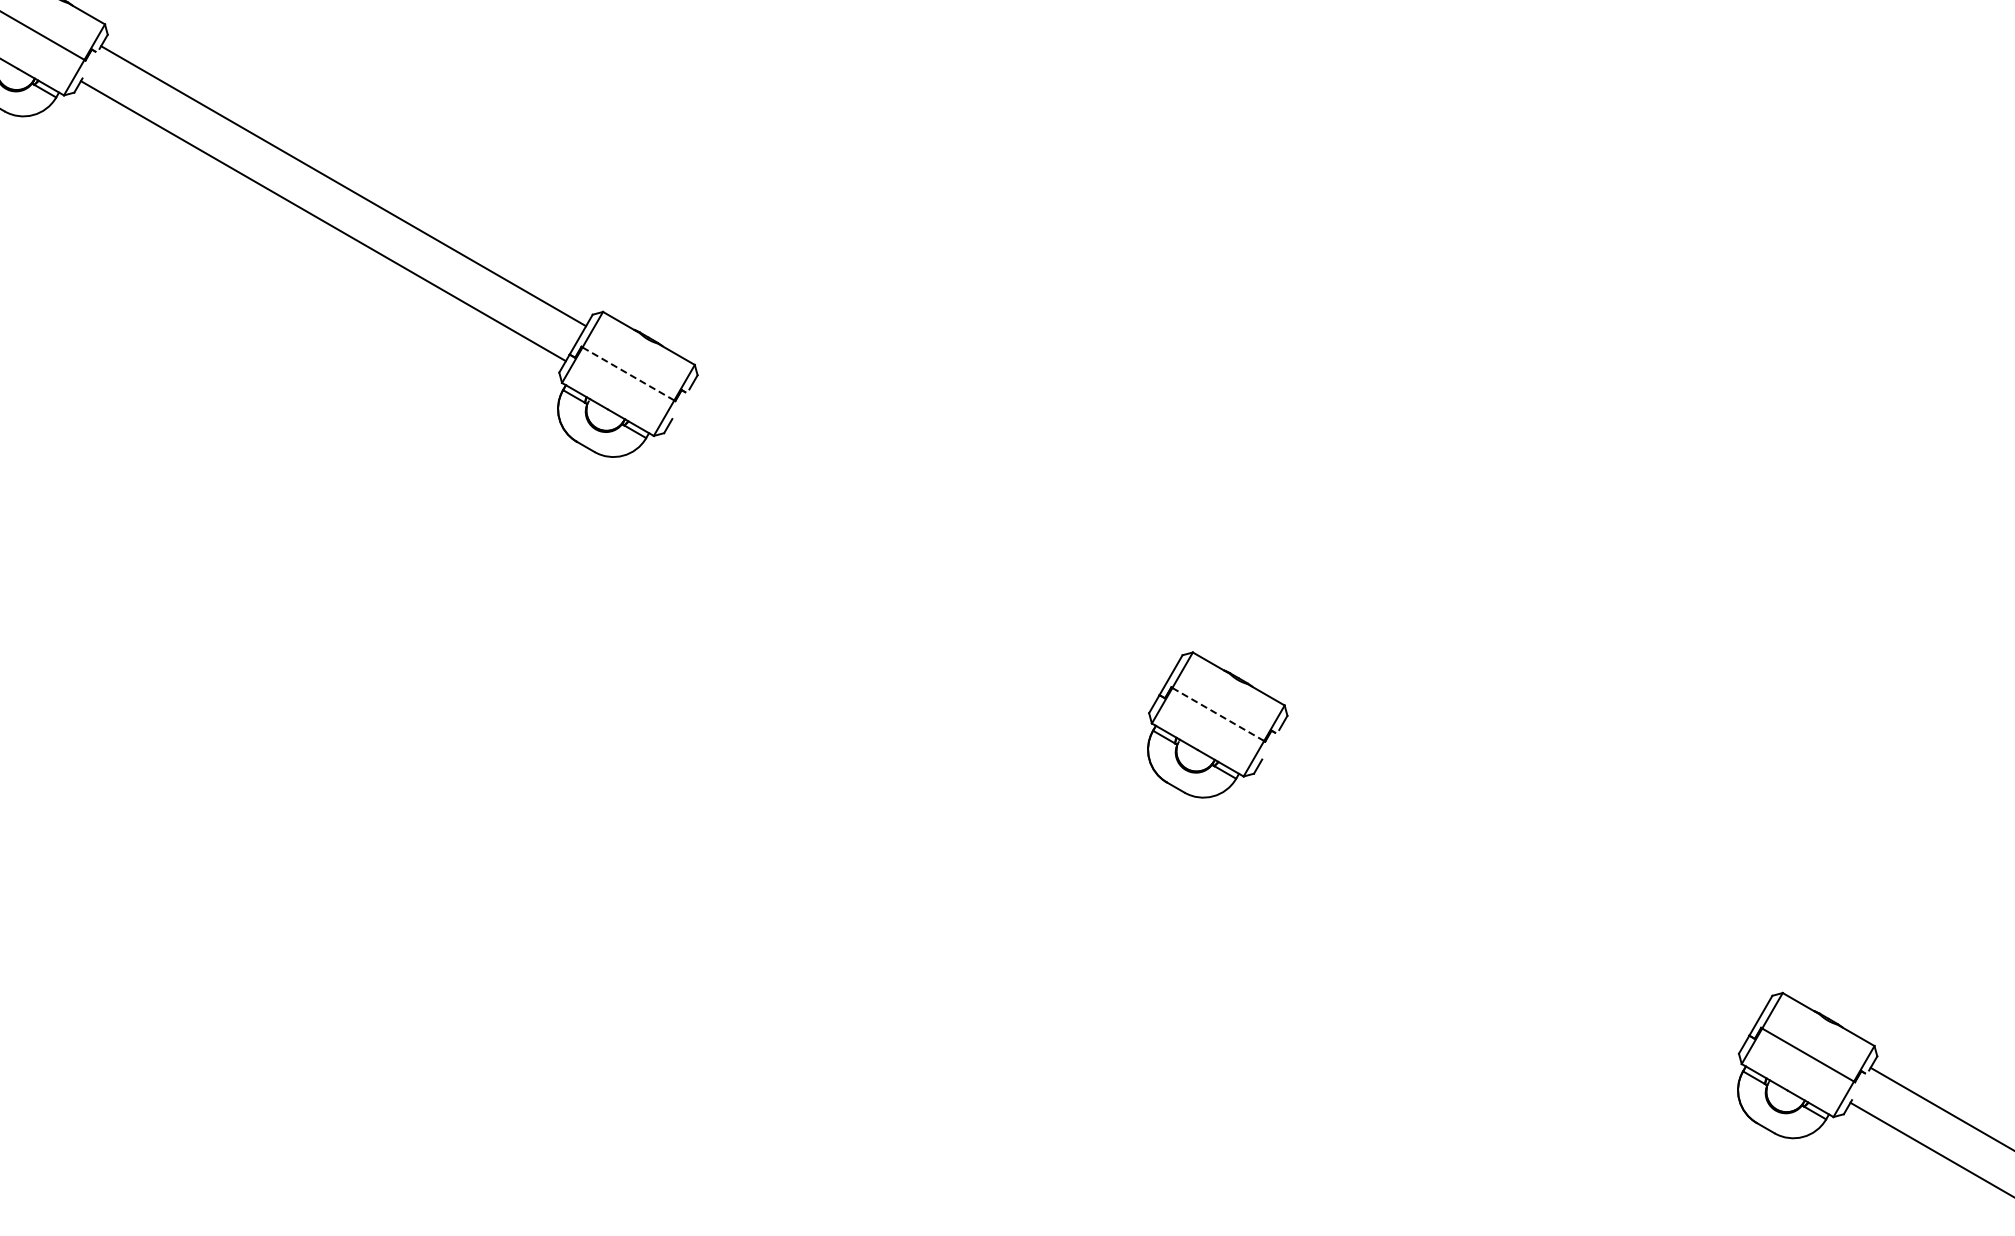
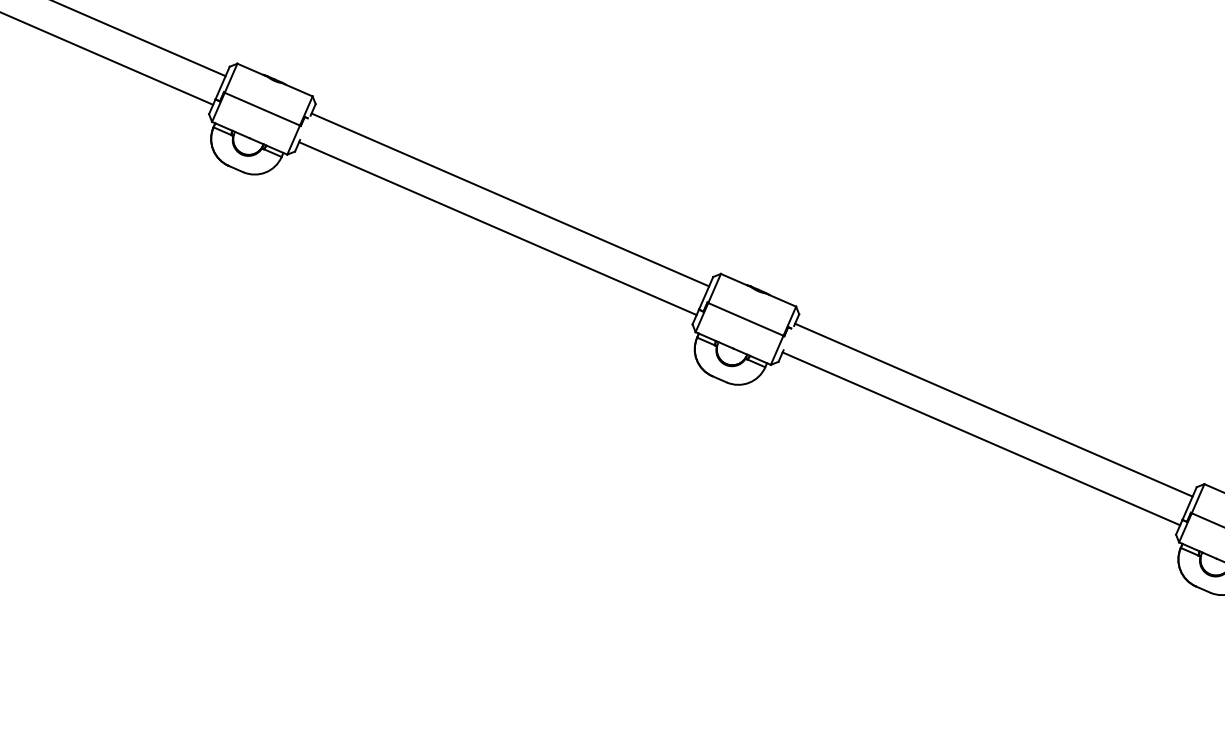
line: (628, 373) -> (262, 108), dashed -> solid
line: (932, 526) -> (509, 199), added
line: (912, 561) -> (497, 228), added
line: (1218, 714) -> (746, 319), dashed -> solid
line: (1522, 867) -> (993, 410), added
line: (1502, 902) -> (980, 439), added

